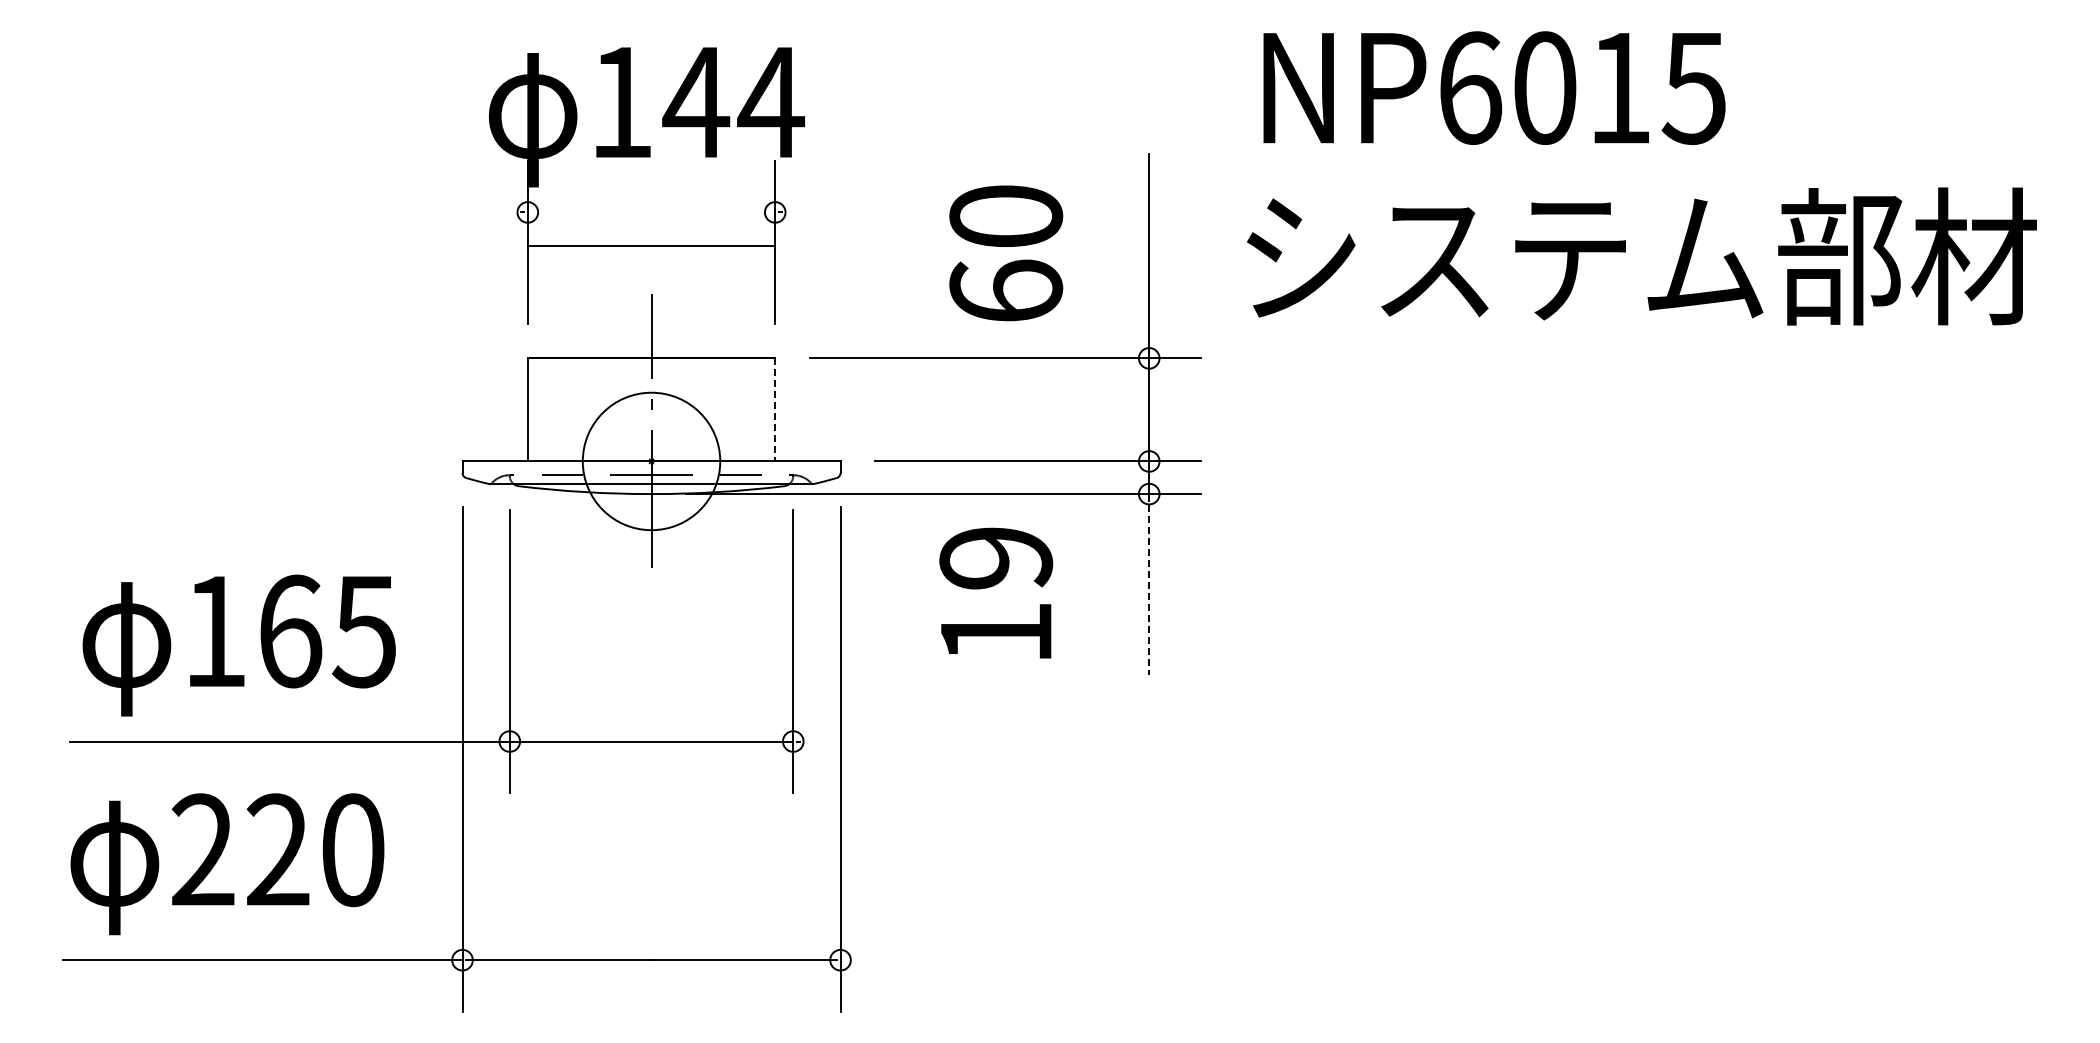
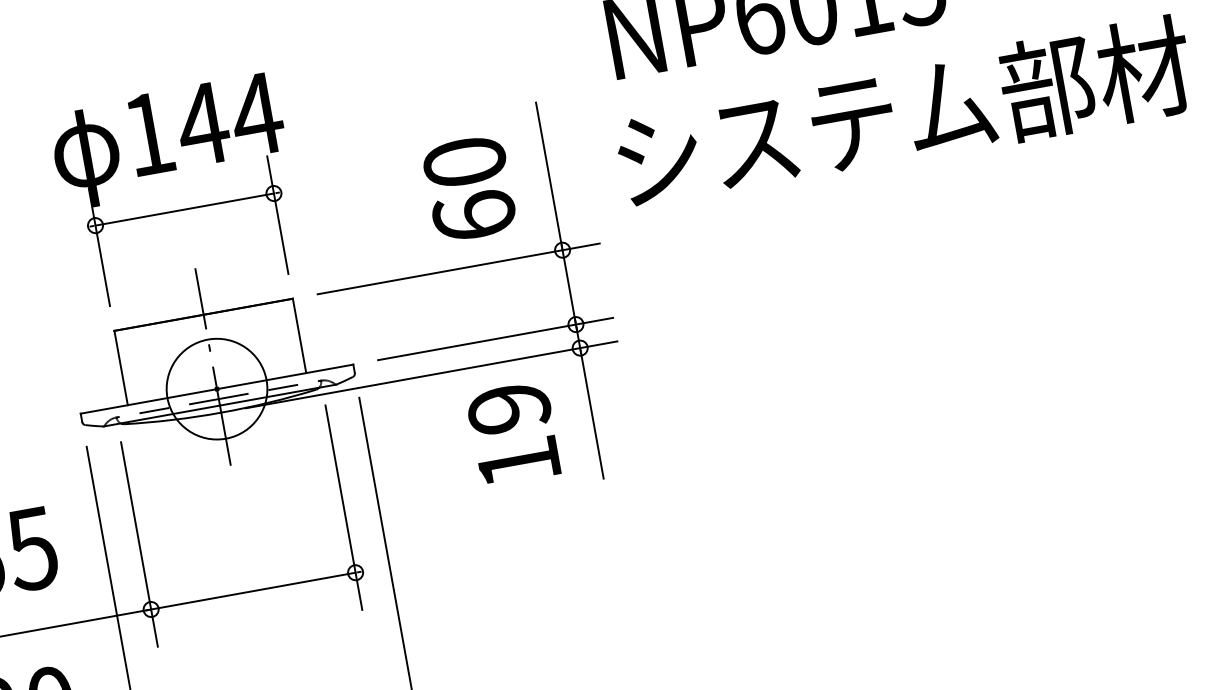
line: (651, 246) -> (184, 209), moved
text: (1006, 253) -> (469, 188), moved
line: (775, 409) -> (299, 335), dashed -> solid
line: (1149, 585) -> (592, 413), dashed -> solid
text: (996, 592) -> (513, 433), moved

